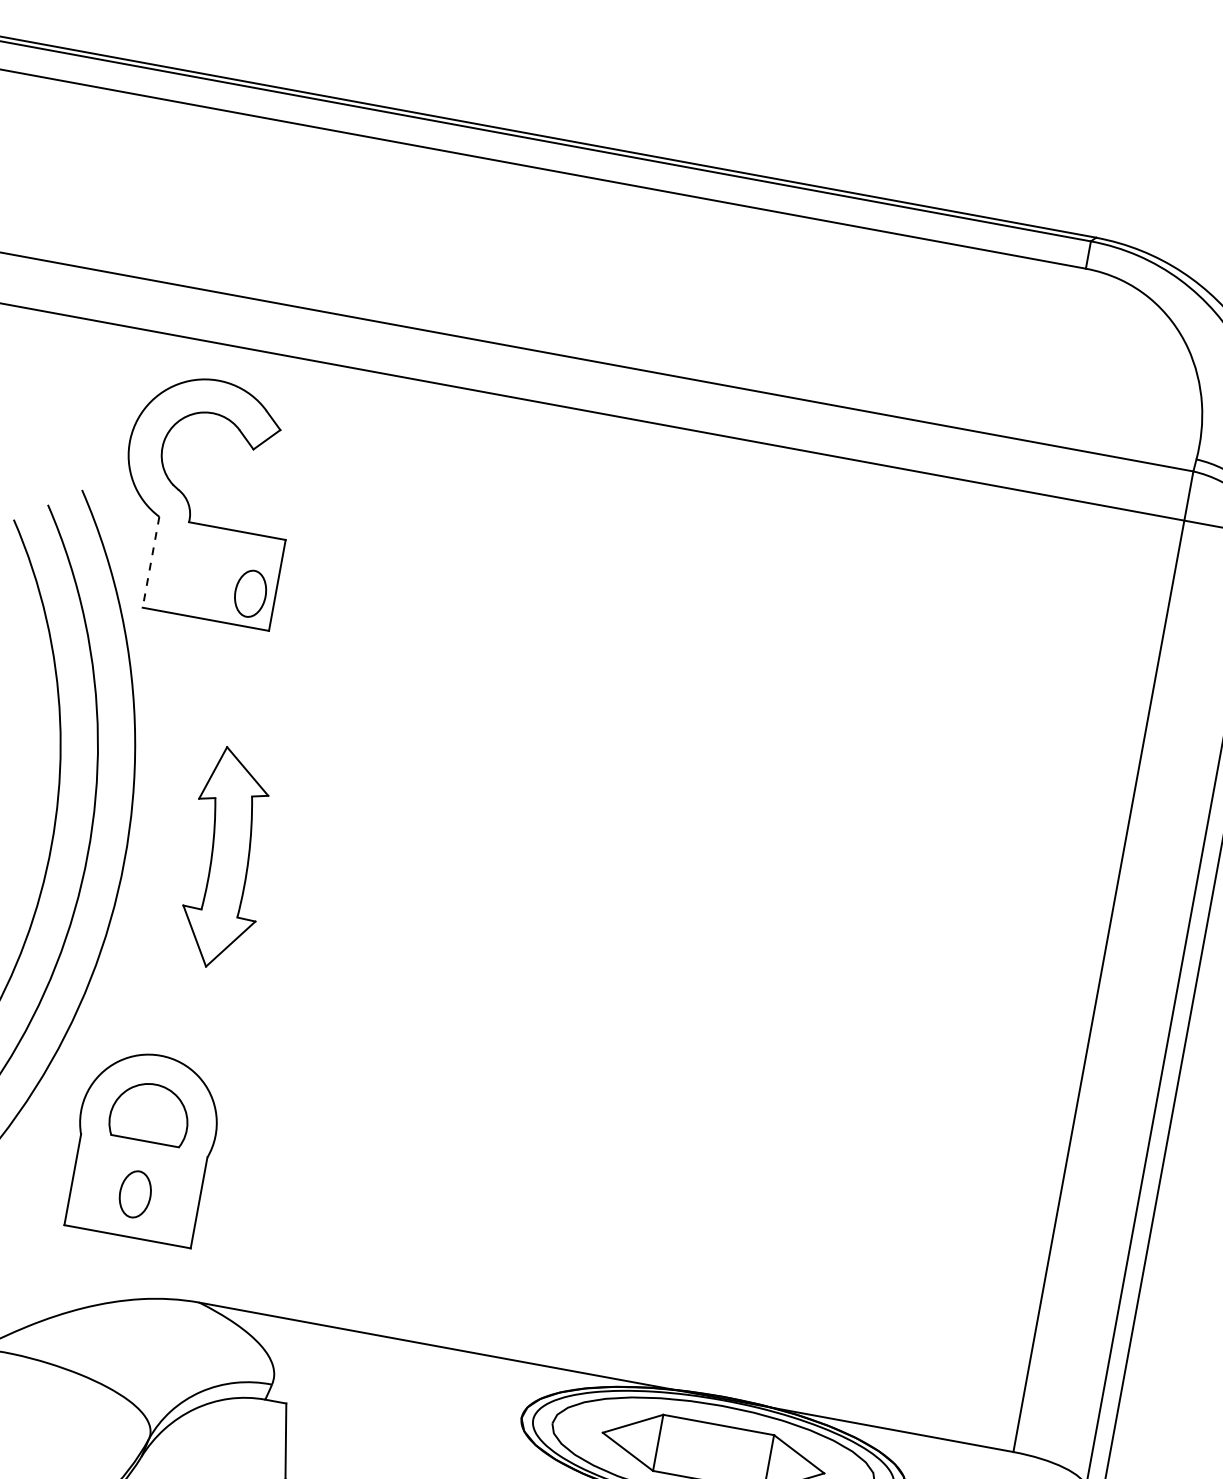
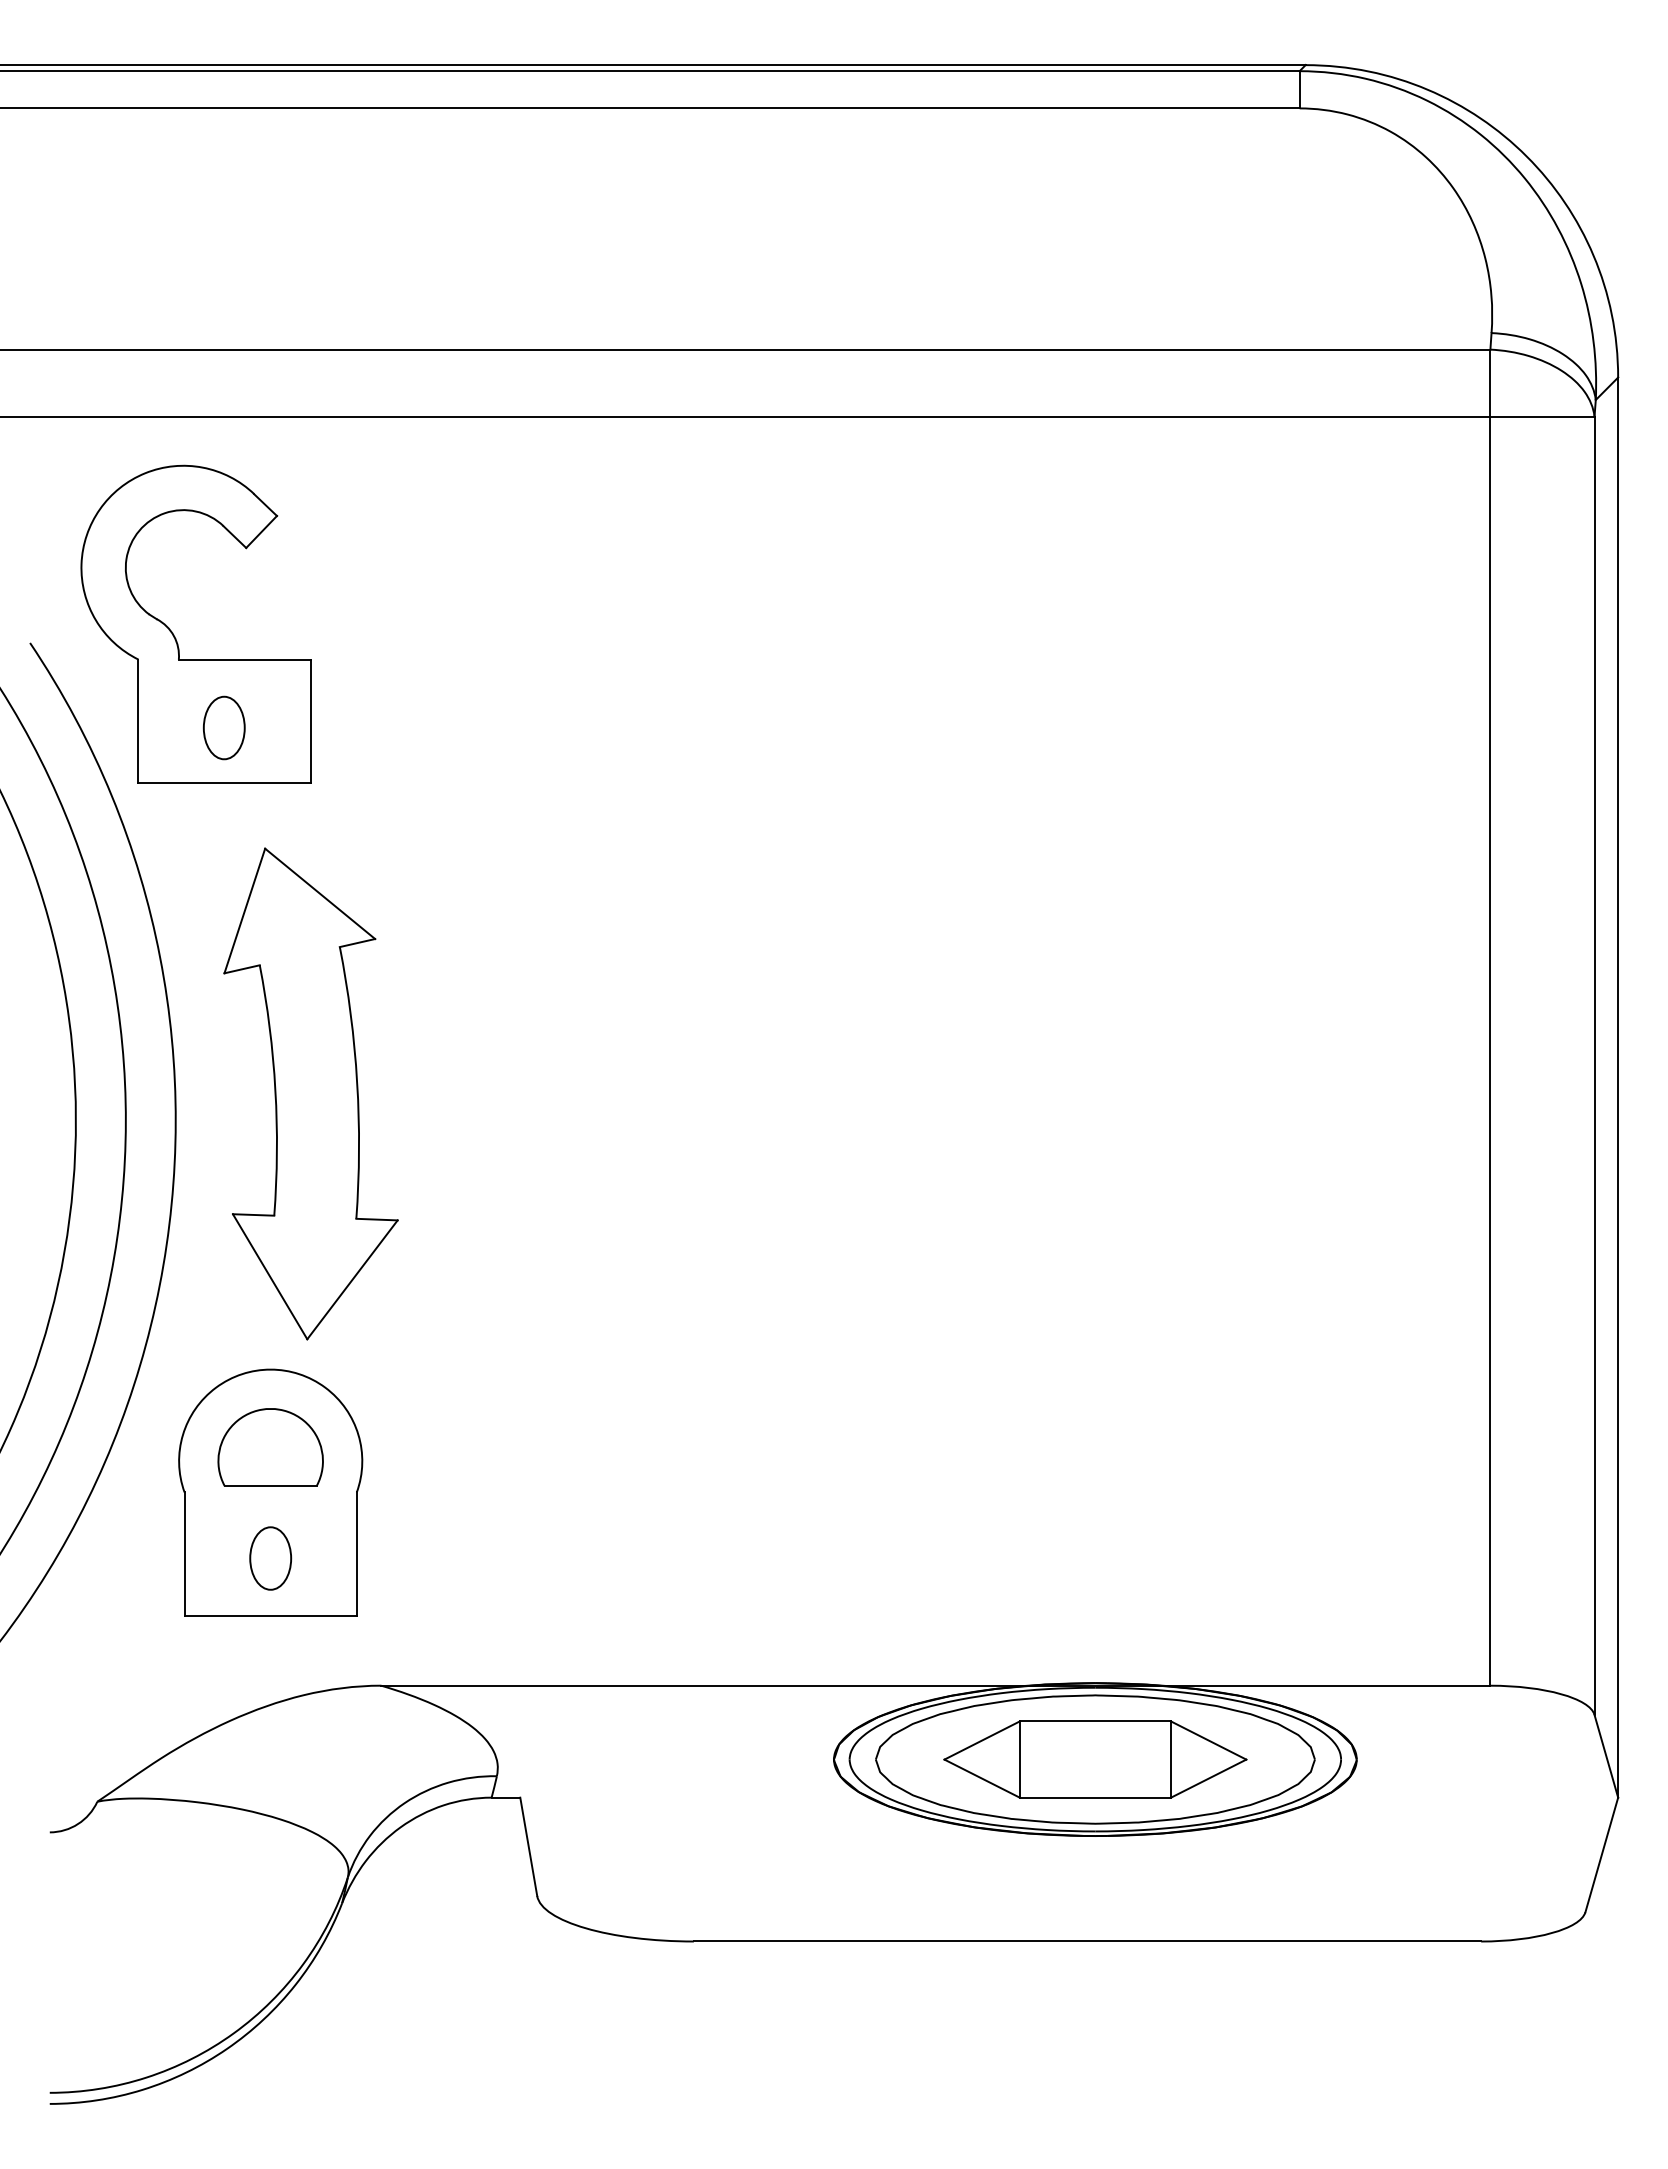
line: (151, 562) -> (138, 721), dashed -> solid
part: (250, 593) -> (223, 727), moved
part: (227, 858) -> (310, 1093), size x1.67

